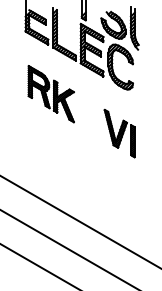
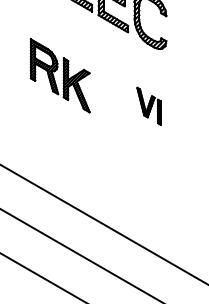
part: (50, 94) -> (59, 76), moved
part: (119, 133) -> (148, 106), size x0.6

